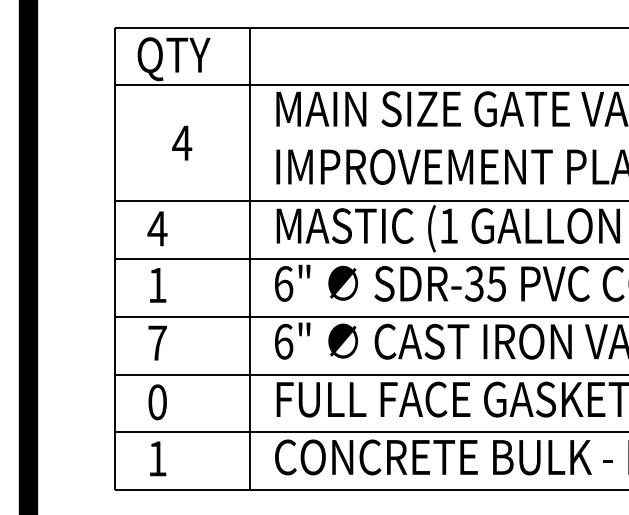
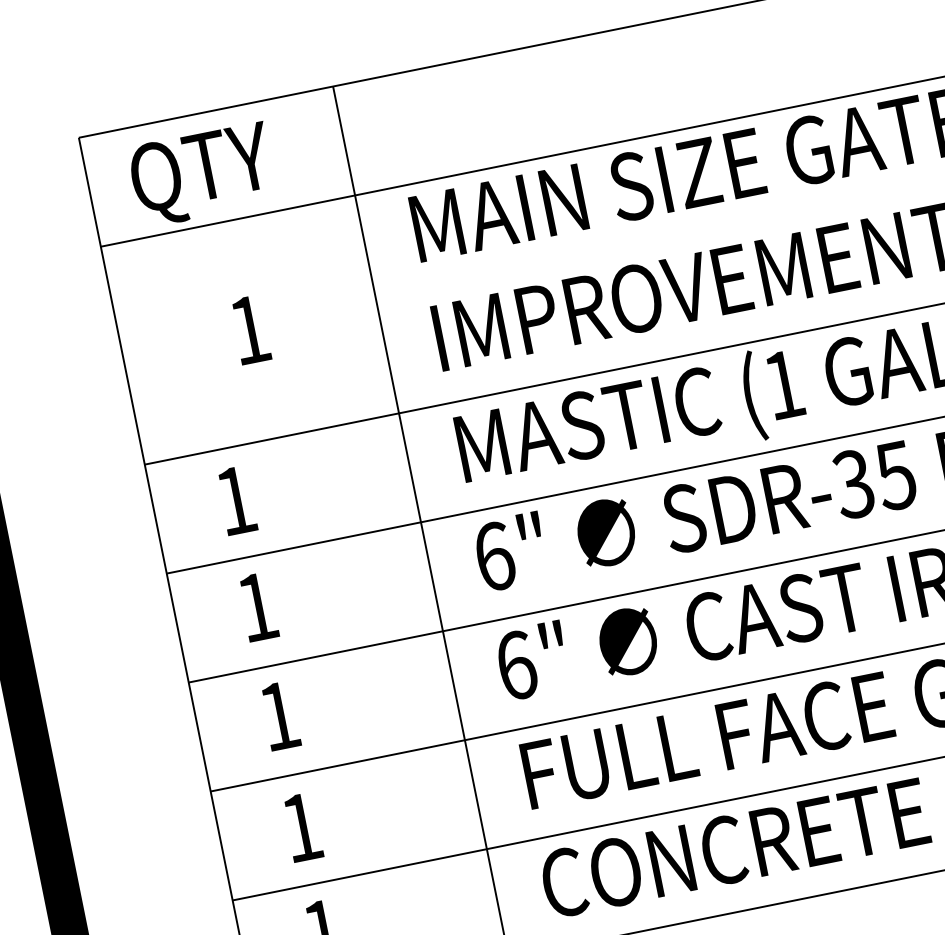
text: (182, 142) -> (249, 328), 4 -> 1
text: (157, 228) -> (235, 500), 4 -> 1
text: (157, 342) -> (278, 714), 7 -> 1
text: (157, 402) -> (301, 827), 0 -> 1

